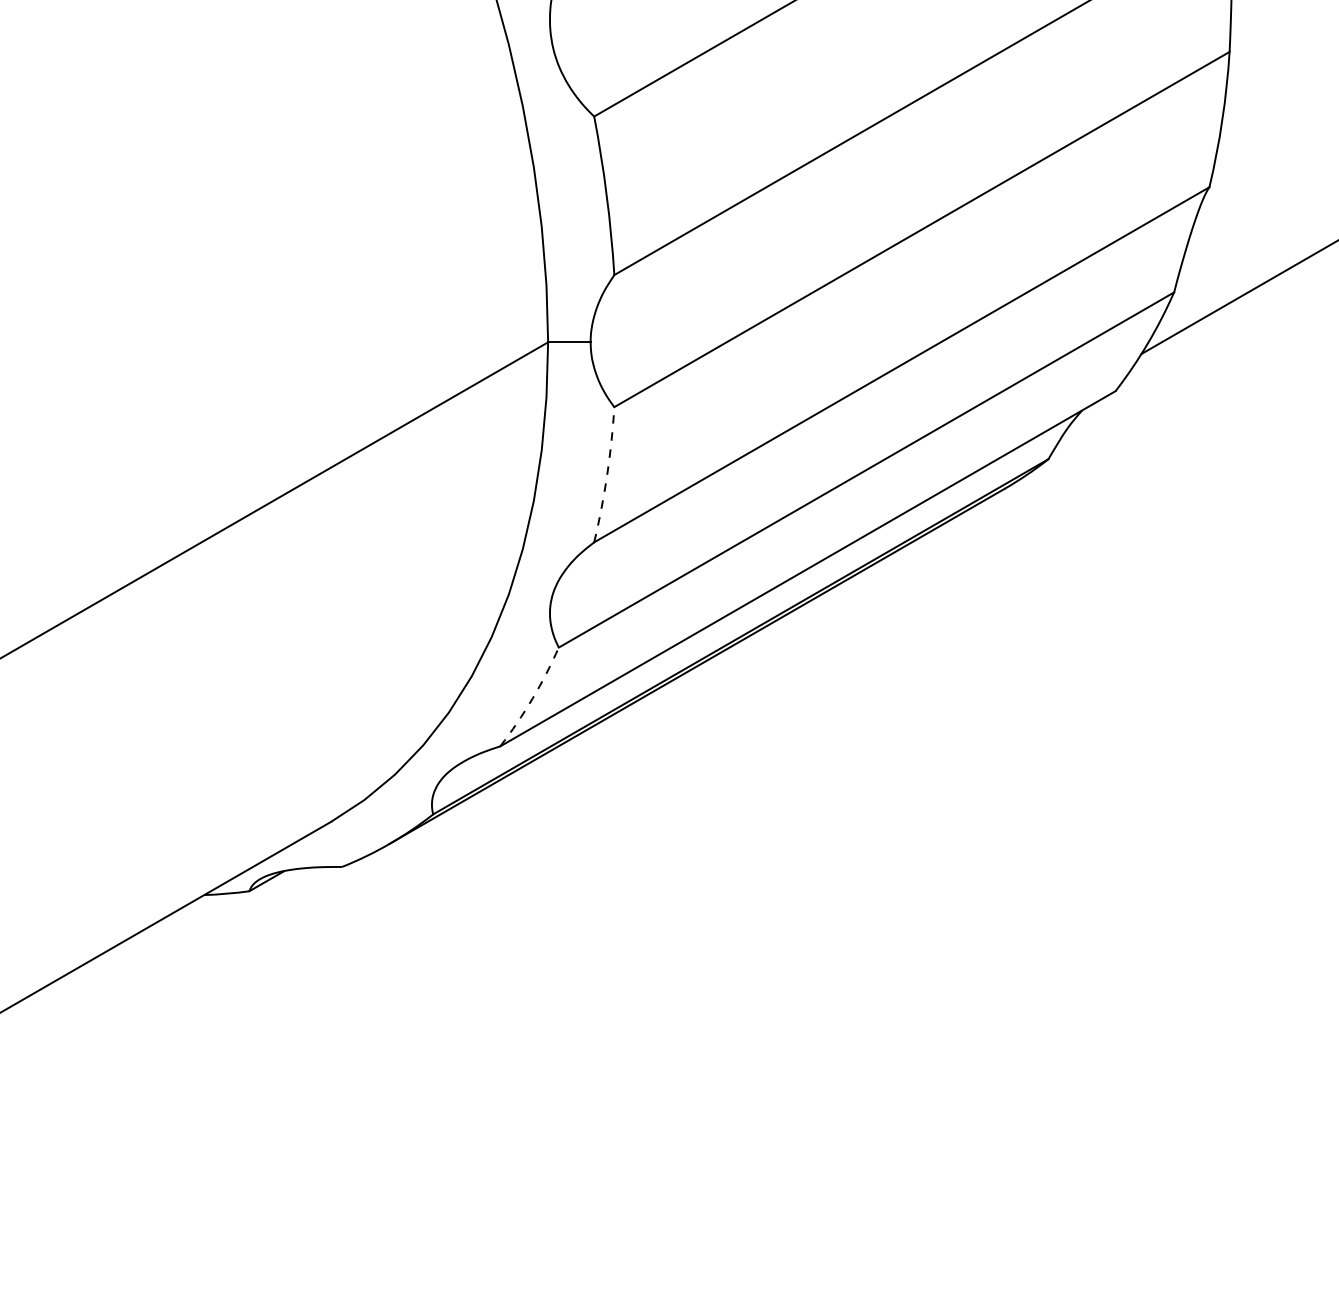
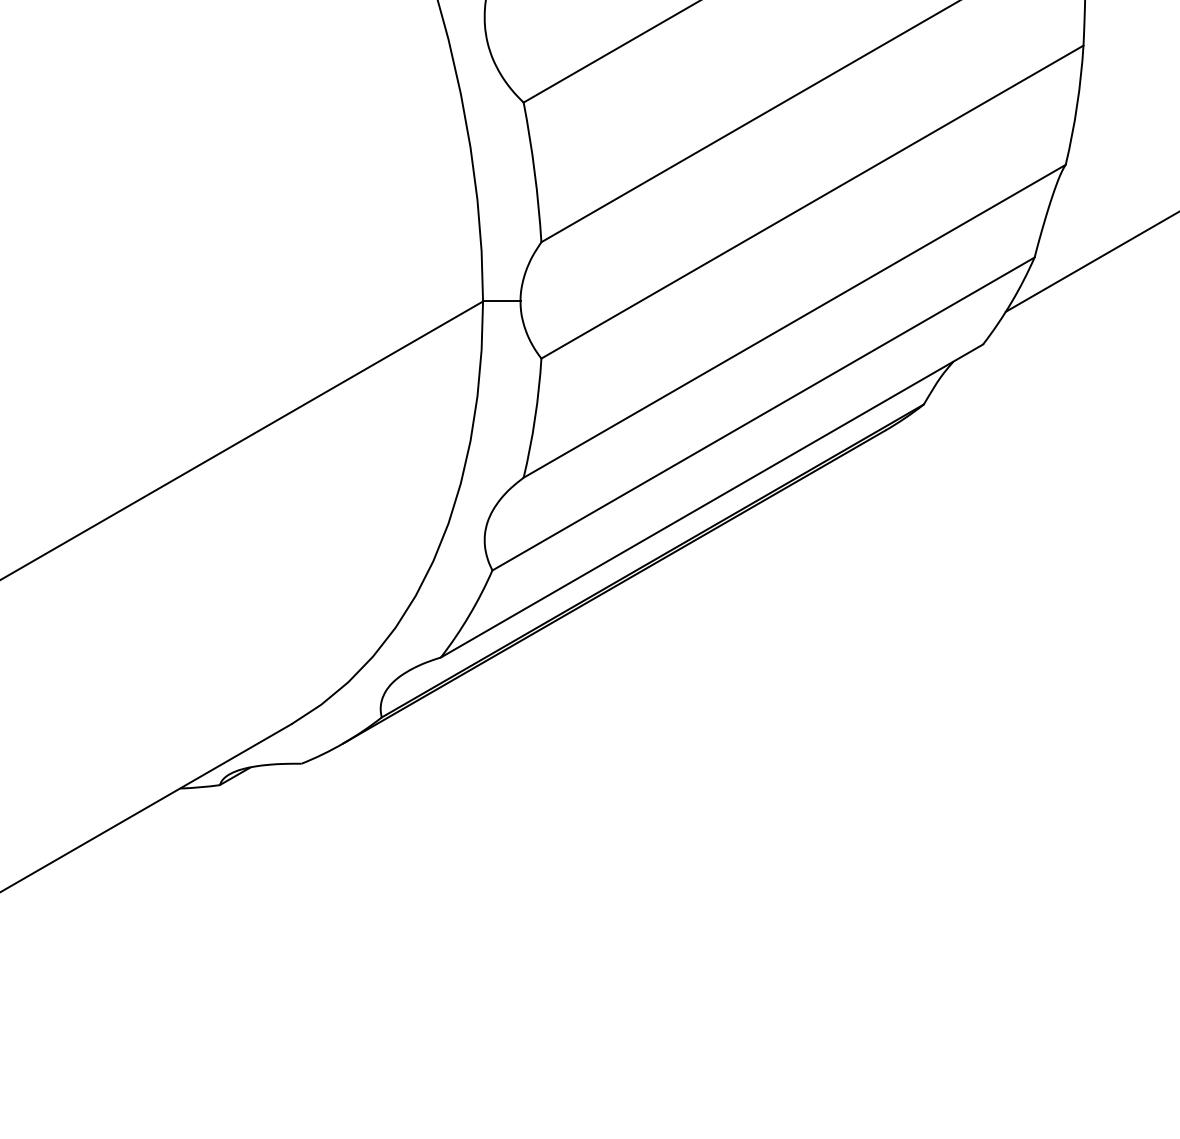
arc: (607, 475) -> (535, 418), dashed -> solid
arc: (532, 698) -> (469, 615), dashed -> solid

